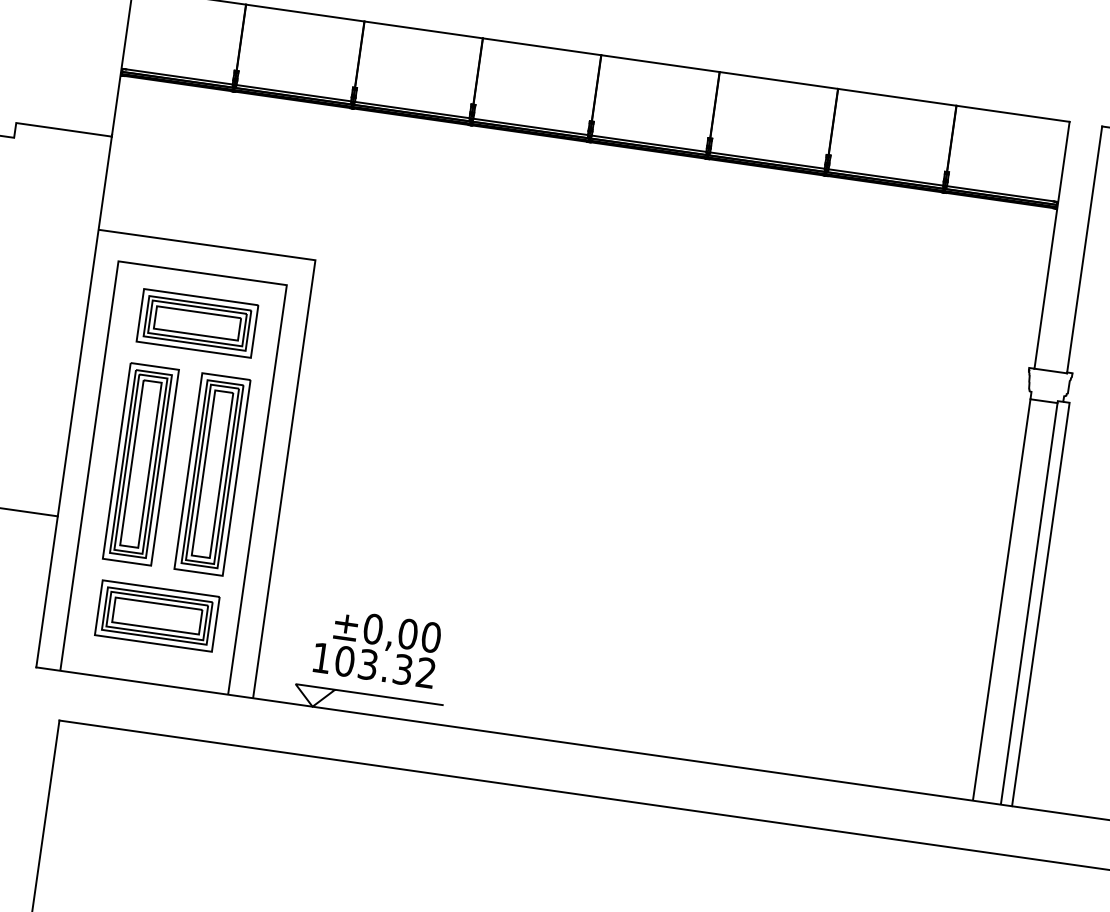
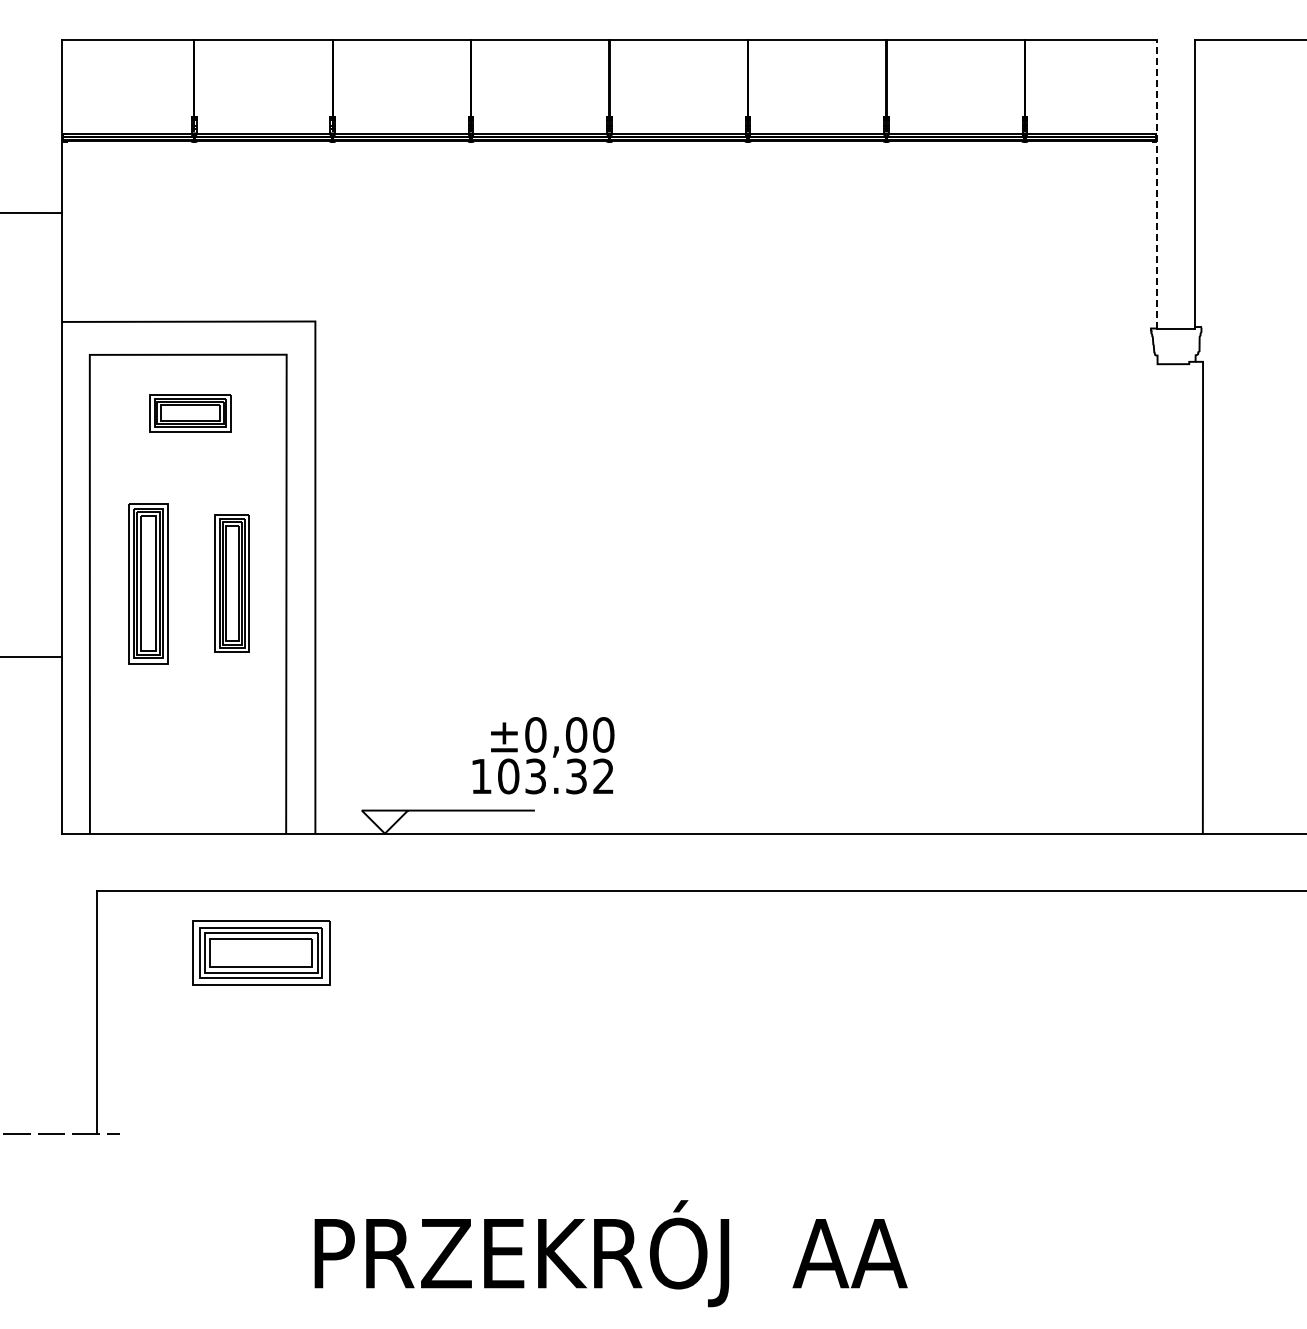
line: (1052, 244) -> (1157, 183), solid -> dashed
part: (197, 322) -> (190, 412), size x0.6
part: (140, 464) -> (148, 583), size x0.7
part: (212, 474) -> (232, 583), size x0.6
line: (1001, 599) -> (1157, 598), removed
line: (1029, 603) -> (1189, 598), removed
part: (157, 615) -> (261, 952), moved
text: (377, 647) -> (543, 755), moved

